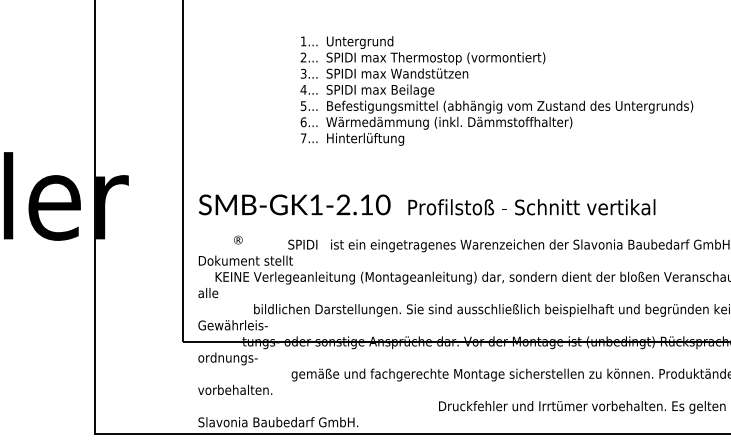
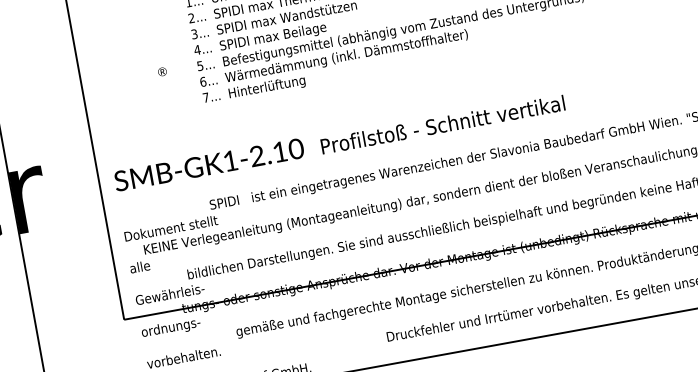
text: (238, 239) -> (162, 71), moved

